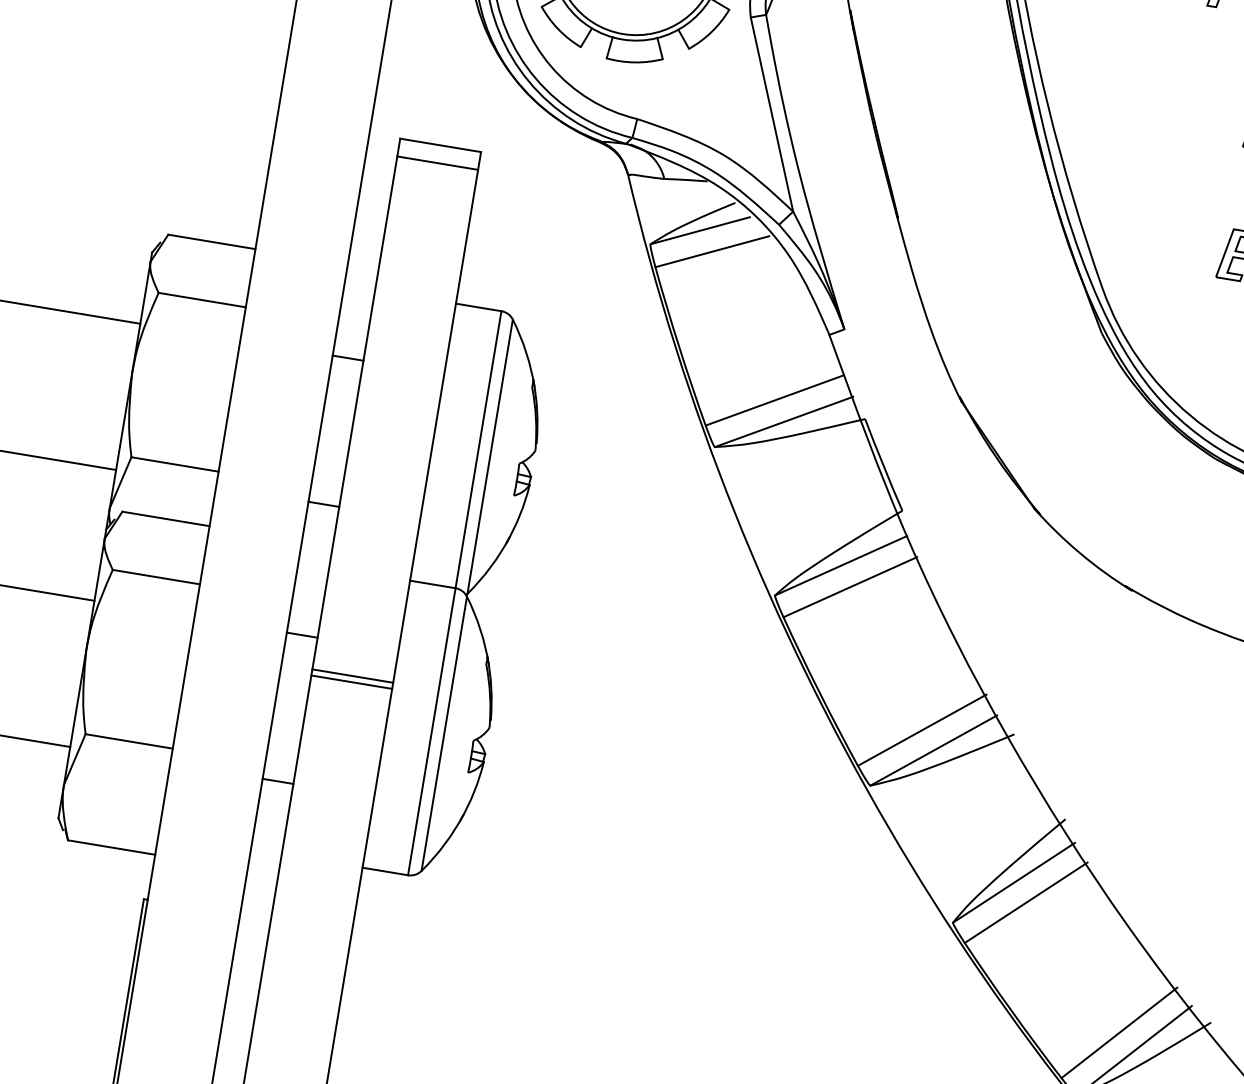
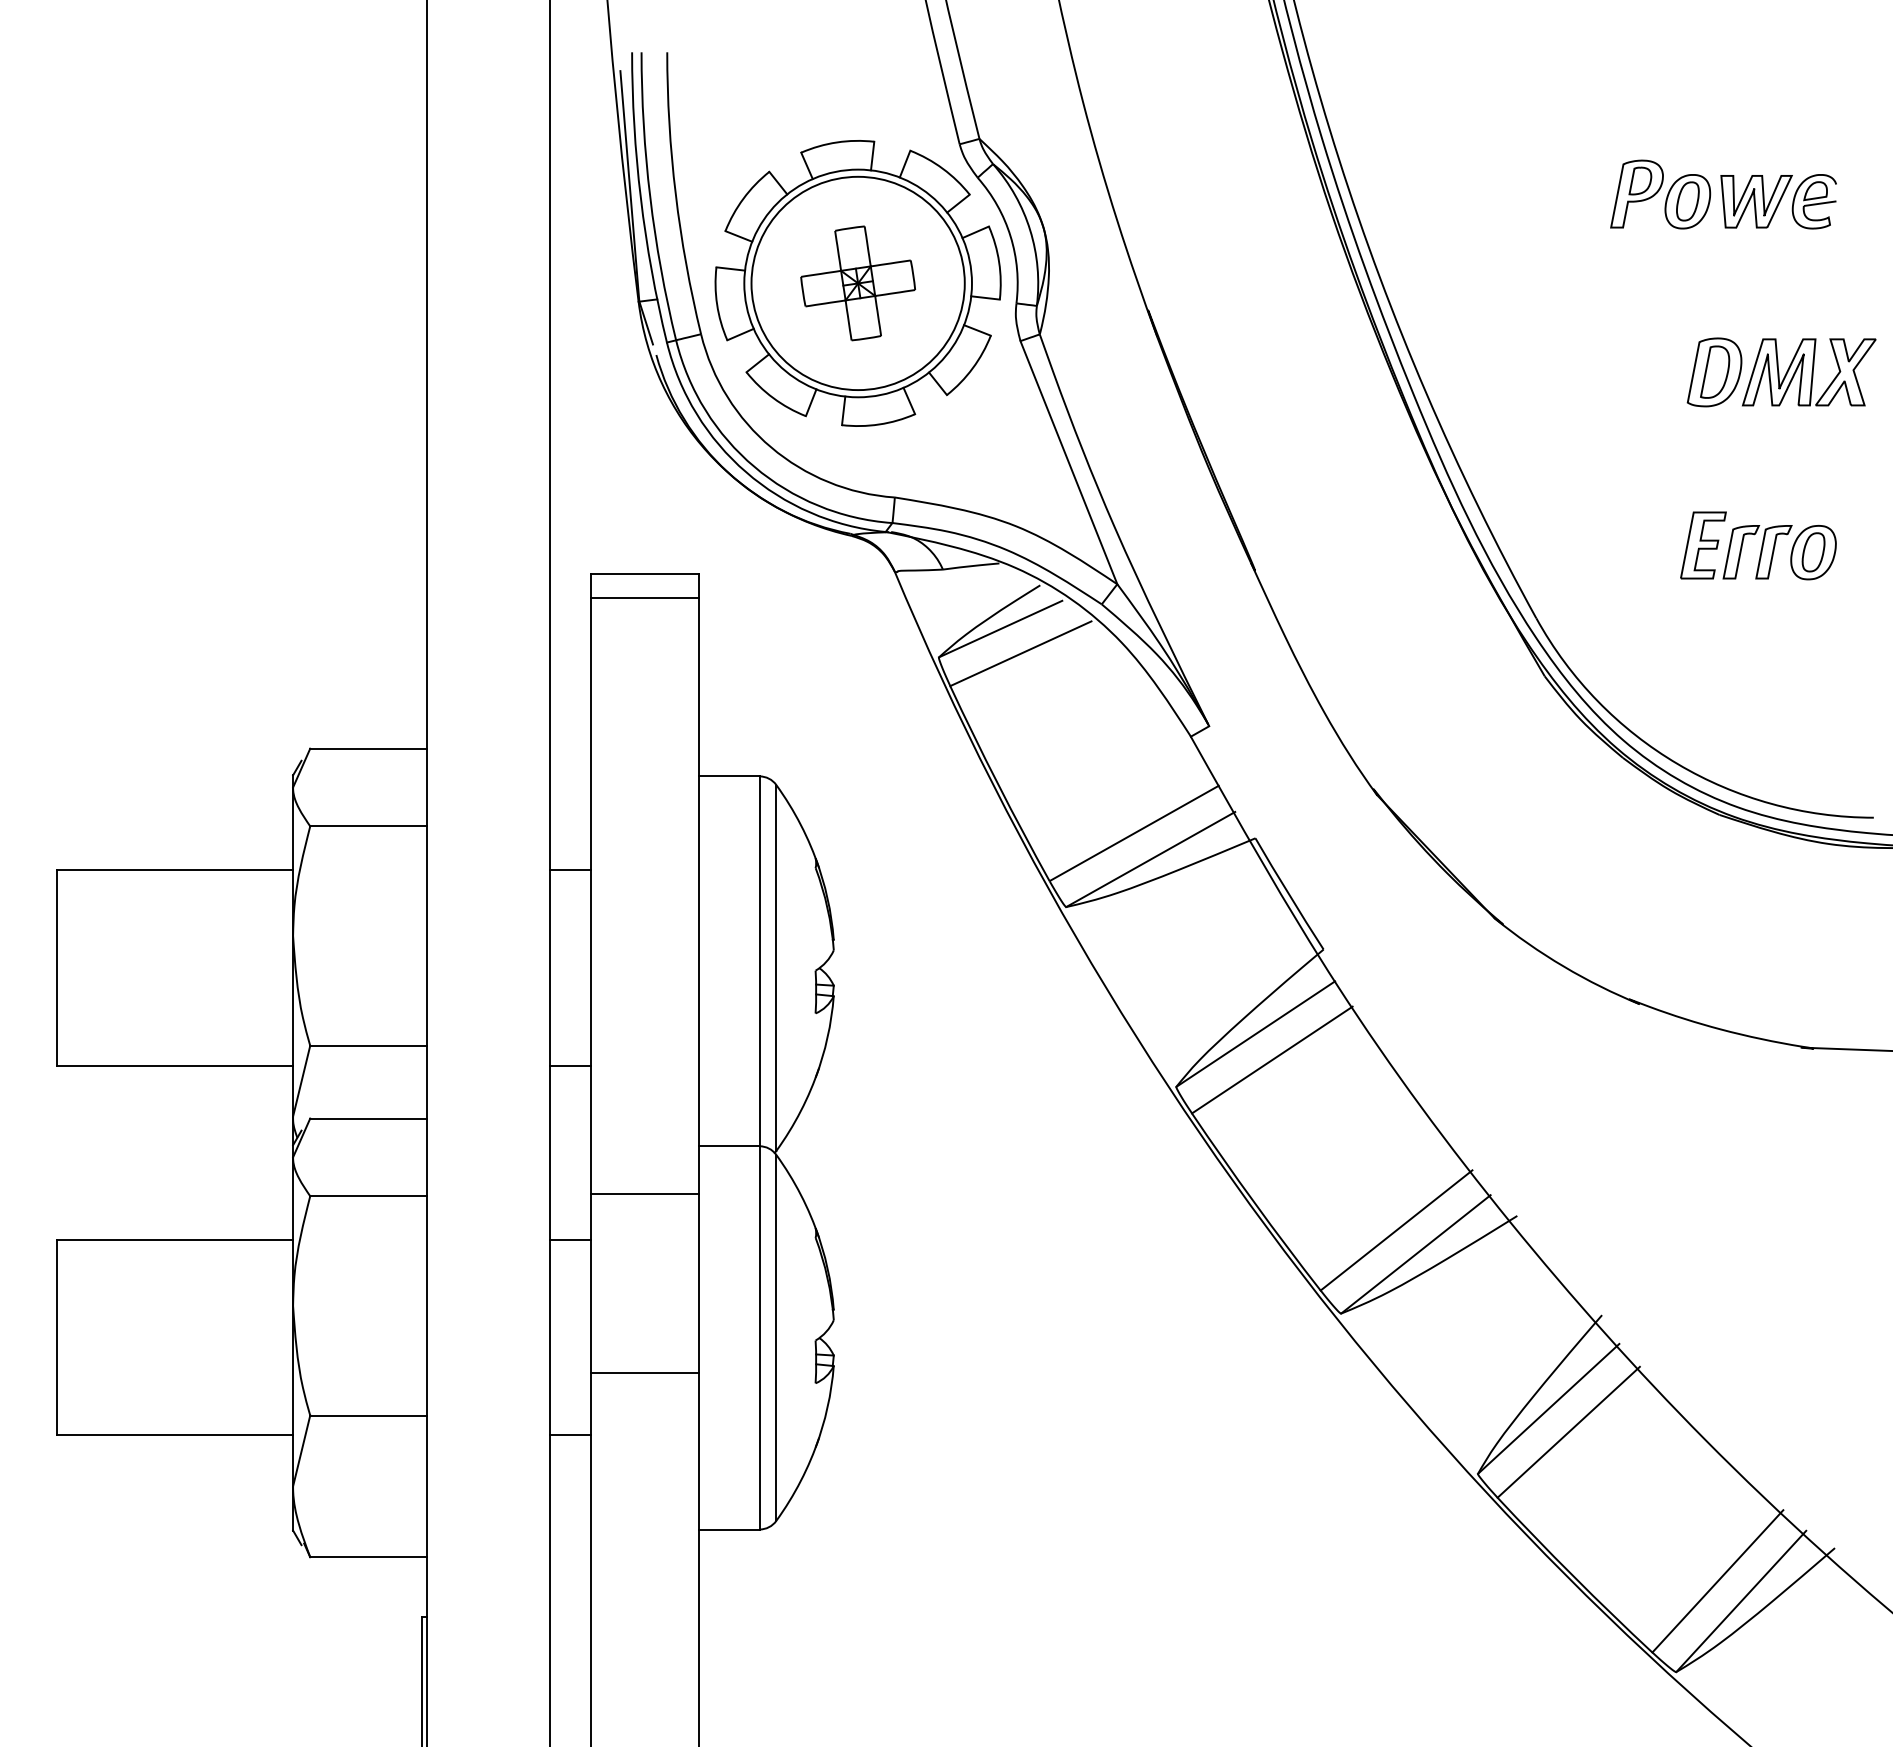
line: (352, 675) -> (644, 1193), moved
line: (351, 681) -> (644, 1372), moved

